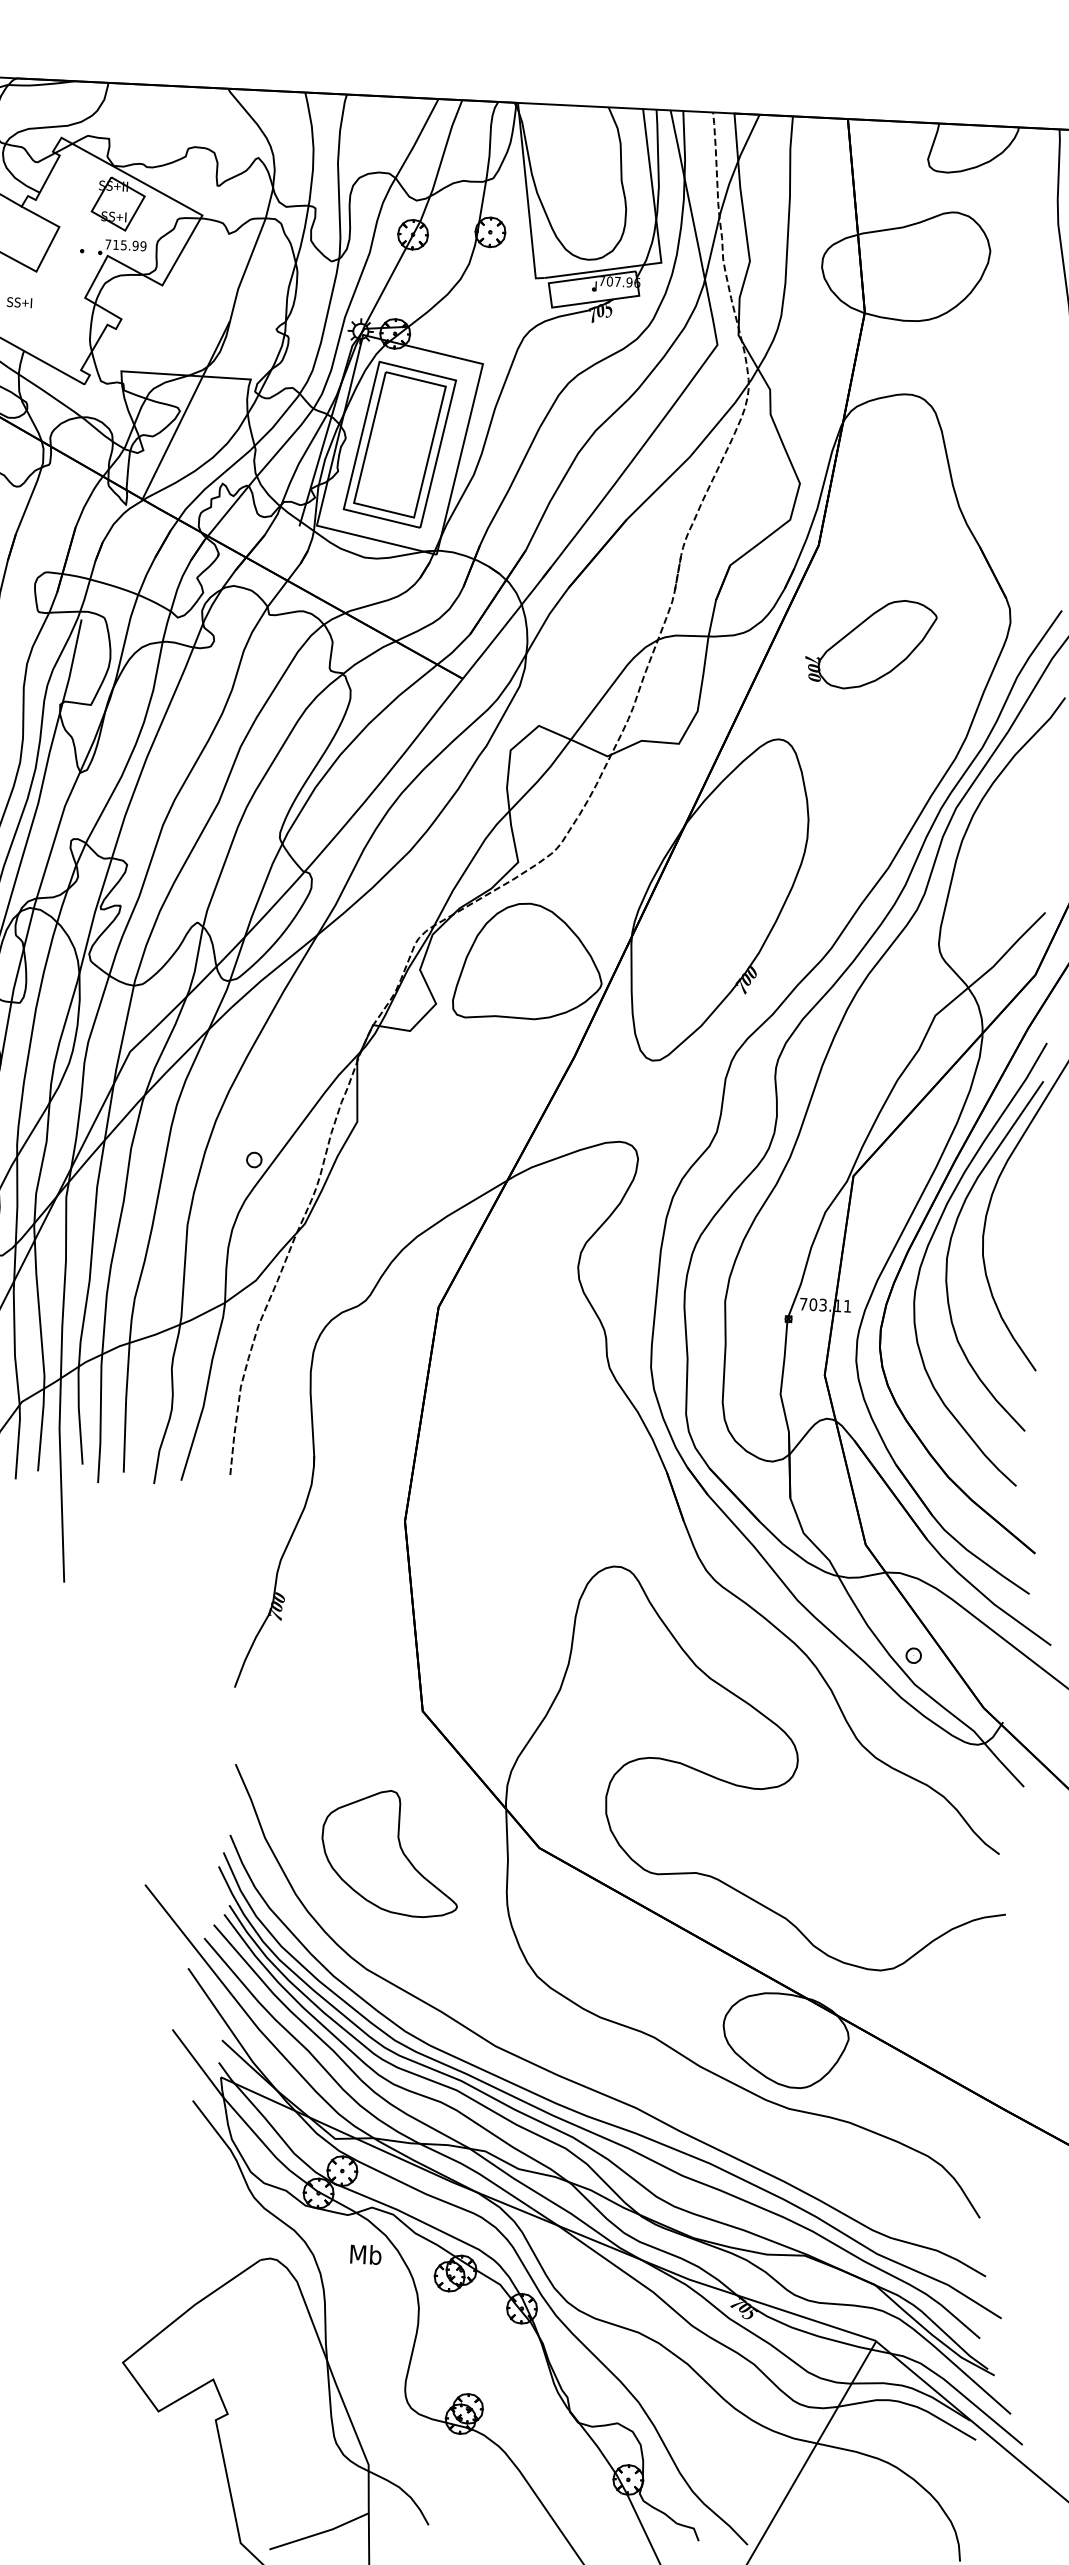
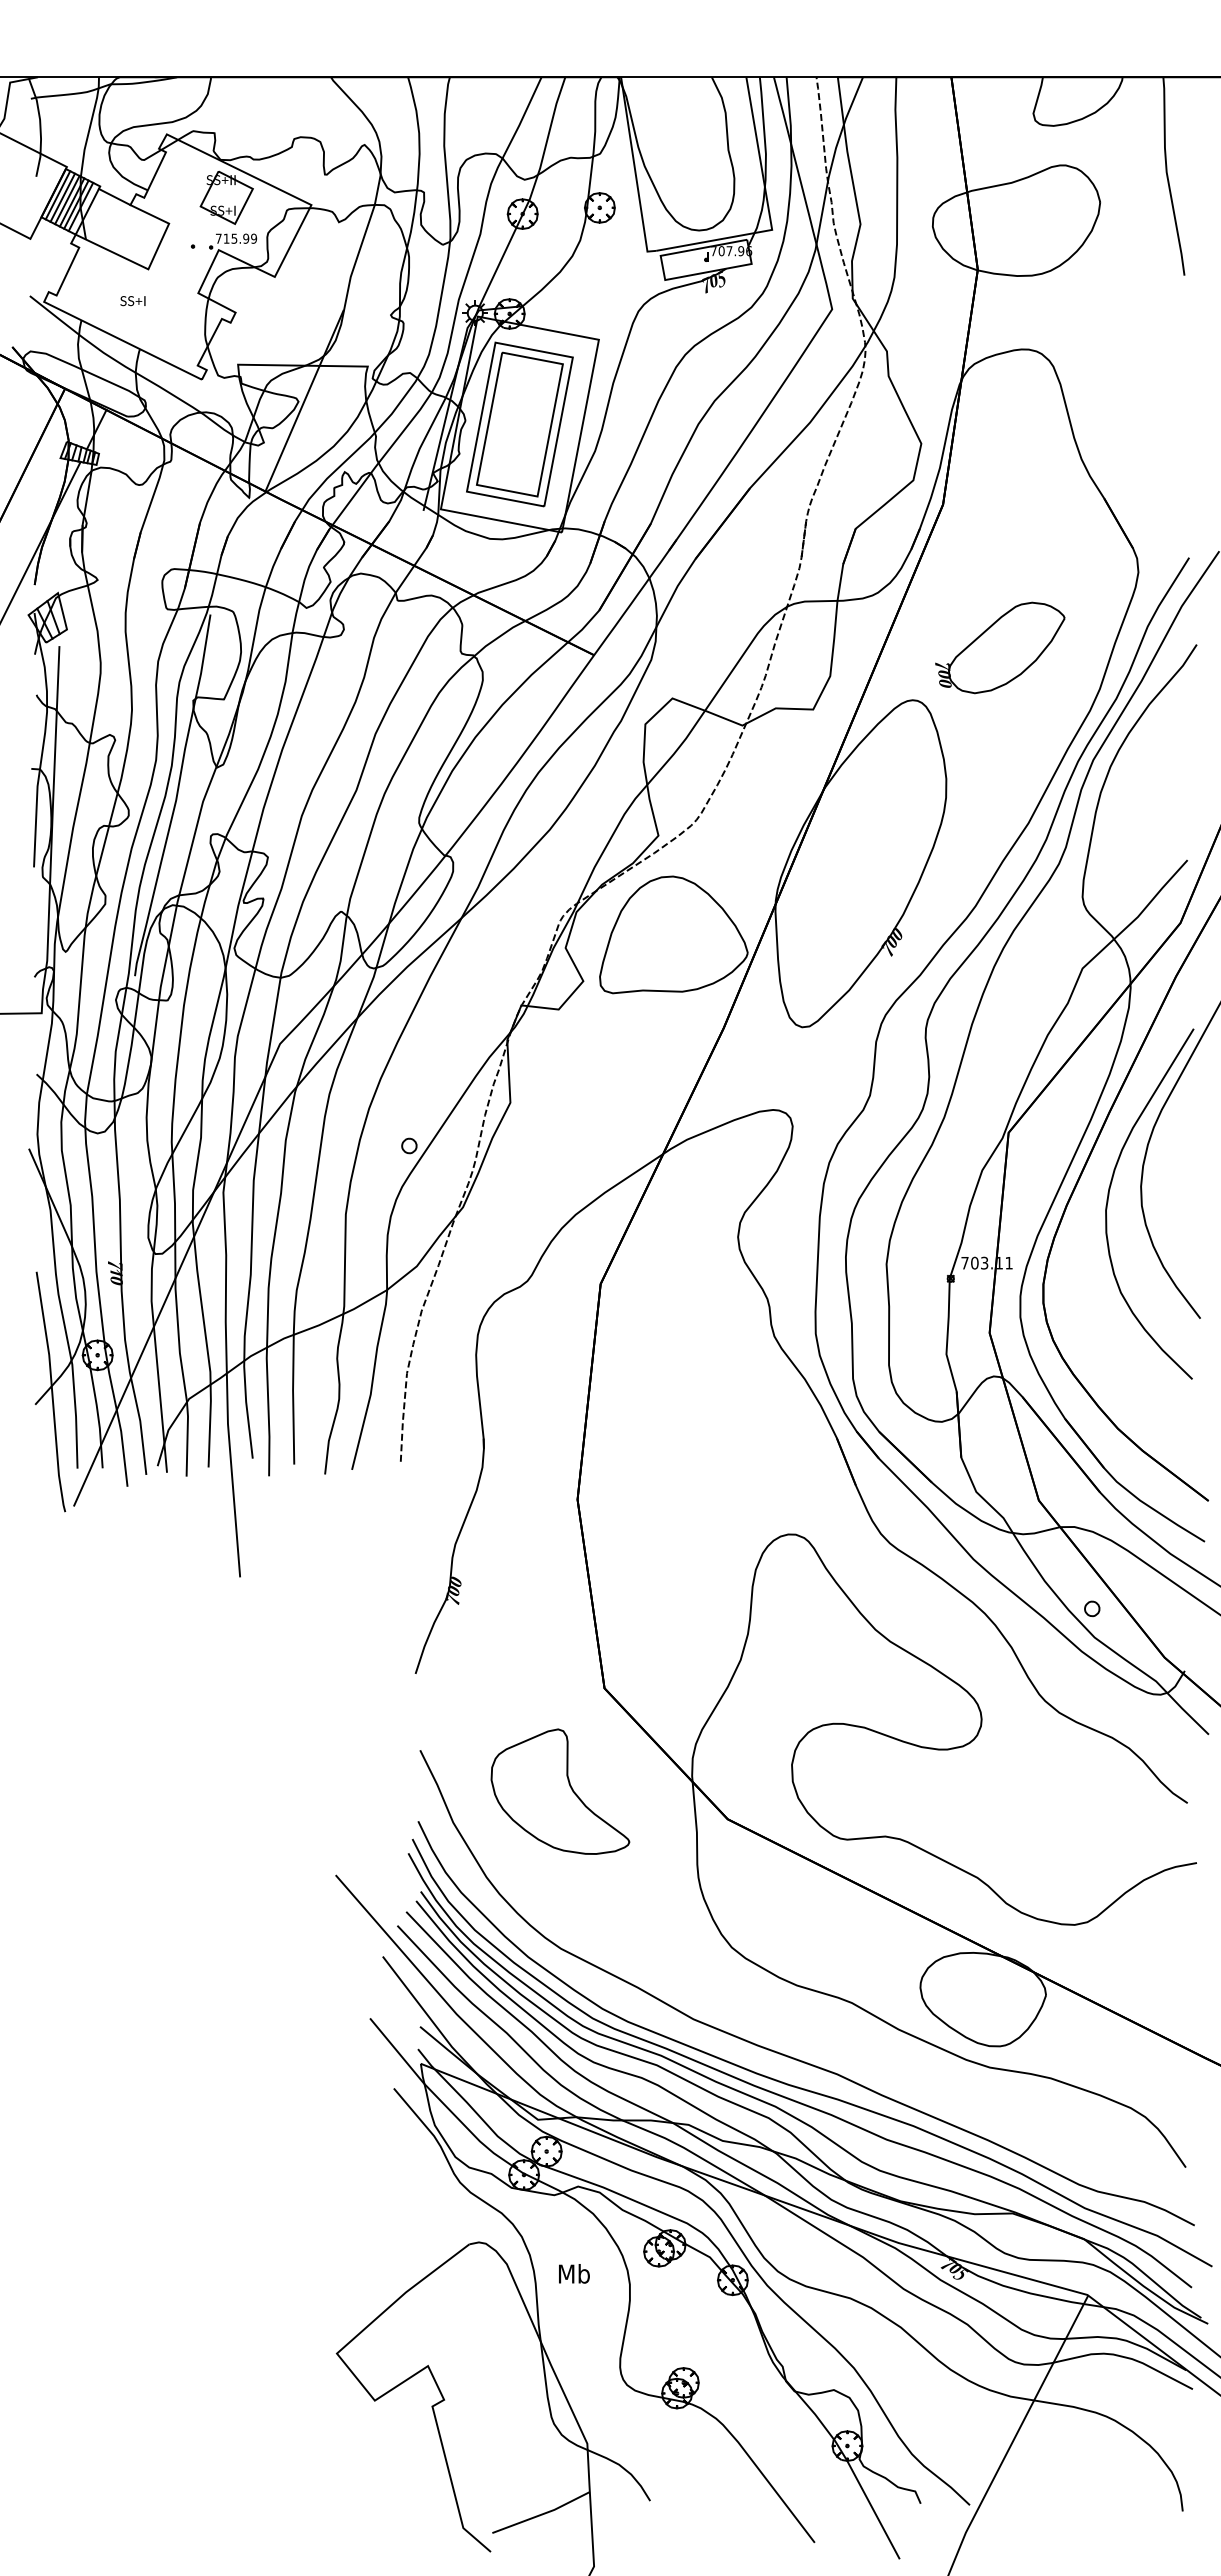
part: (871, 644) -> (1000, 647), moved
curve: (931, 1241) -> (1089, 1194), removed
part: (390, 1853) -> (560, 1791), moved
text: (366, 2254) -> (574, 2273), moved

